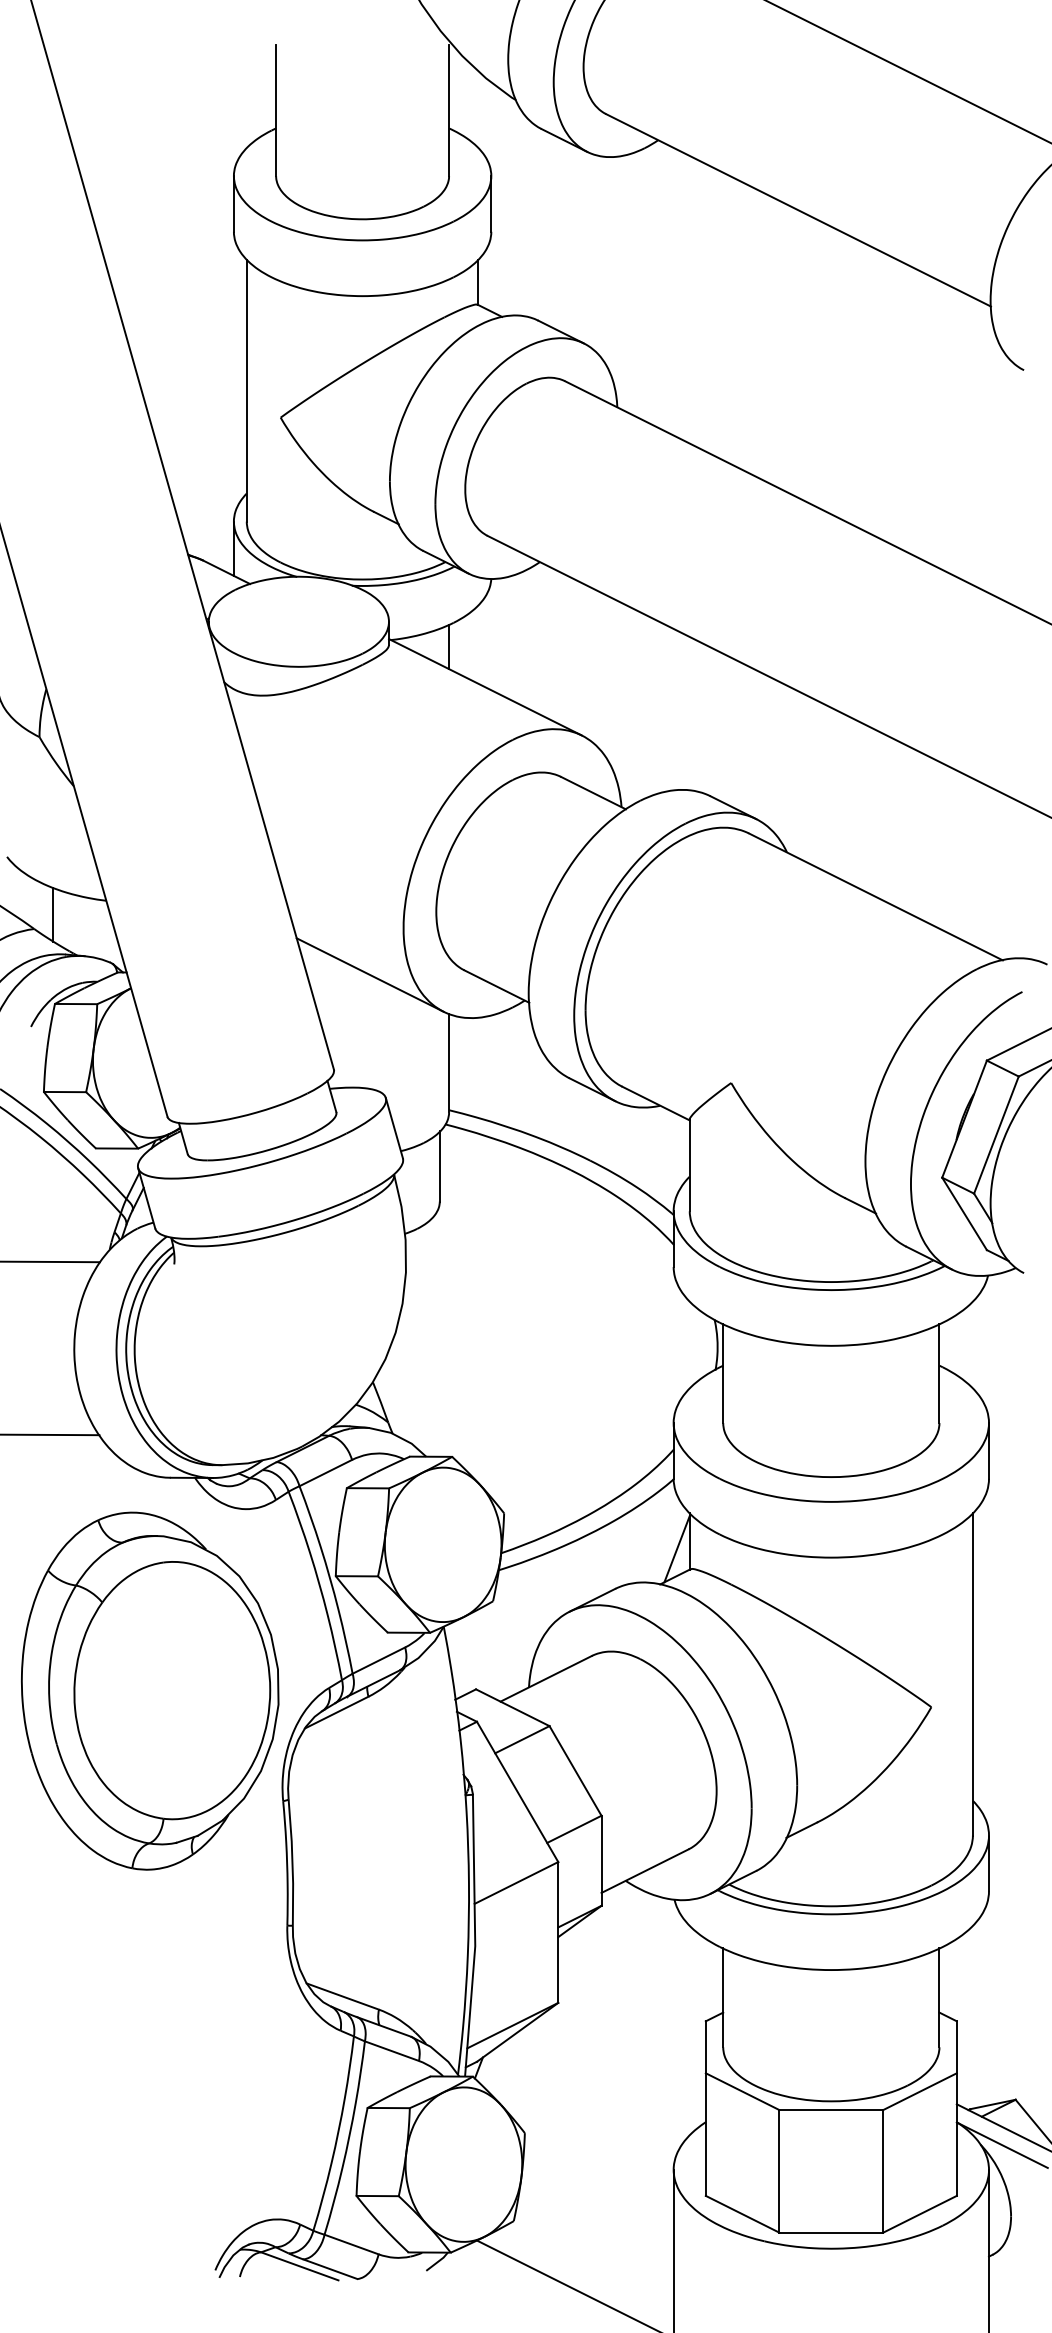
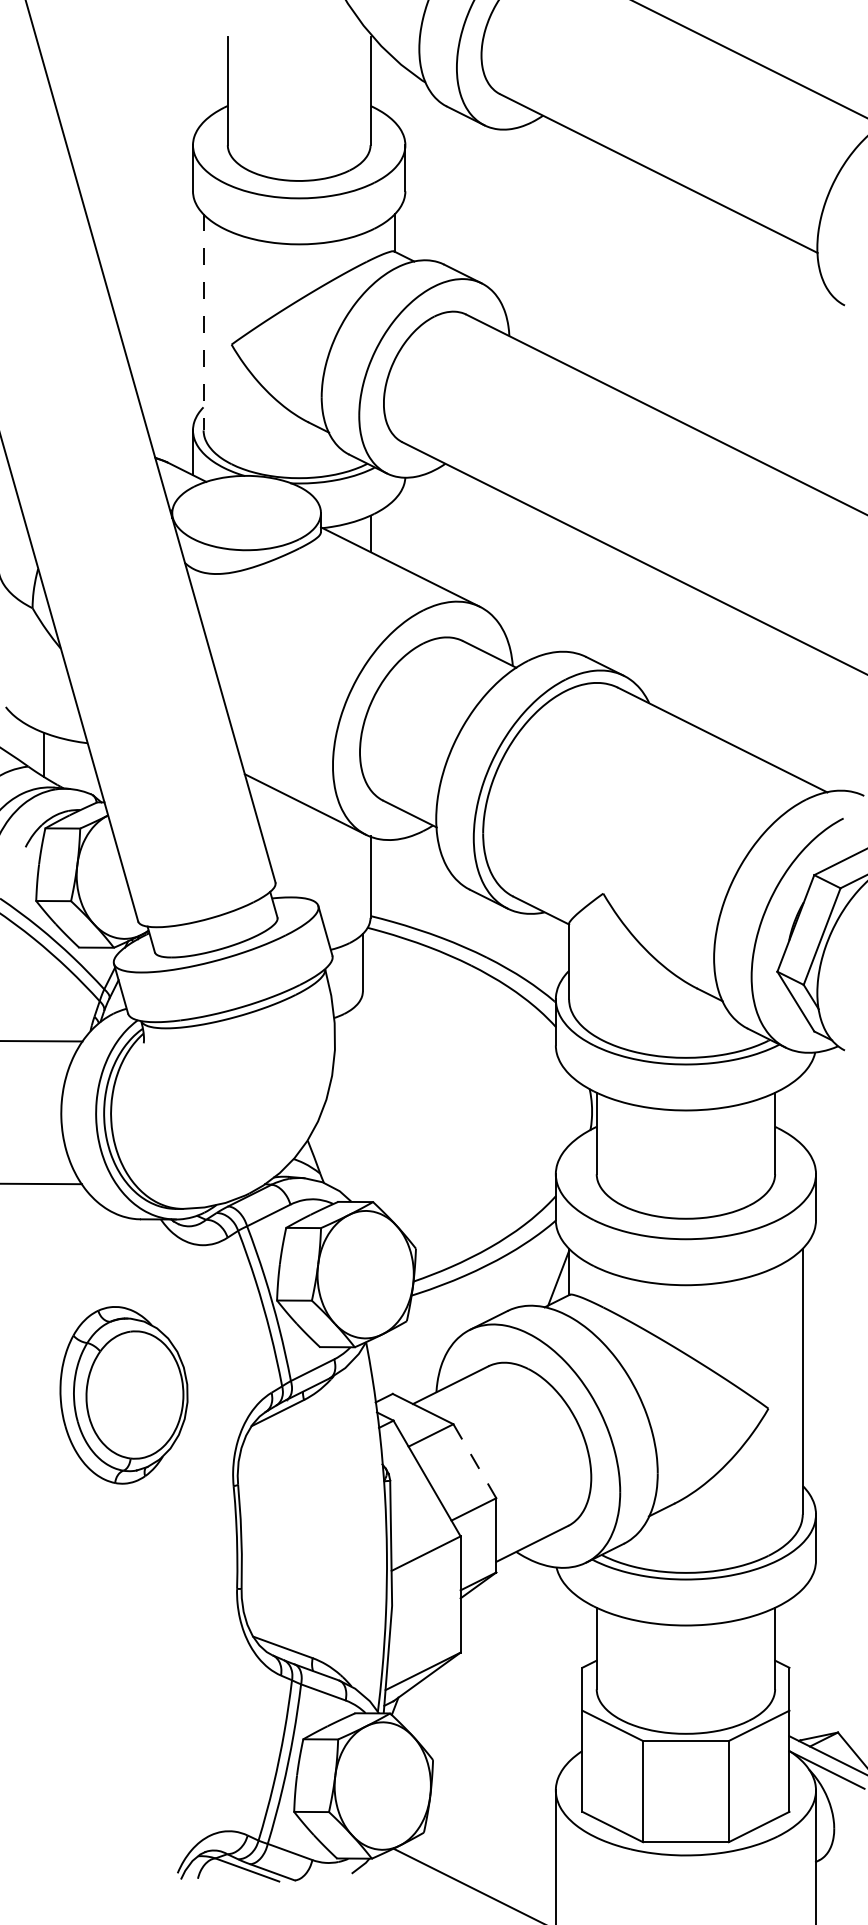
line: (246, 390) -> (203, 322), solid -> dashed
part: (150, 1690) -> (124, 1394), size x0.6
line: (575, 1770) -> (474, 1460), solid -> dashed

